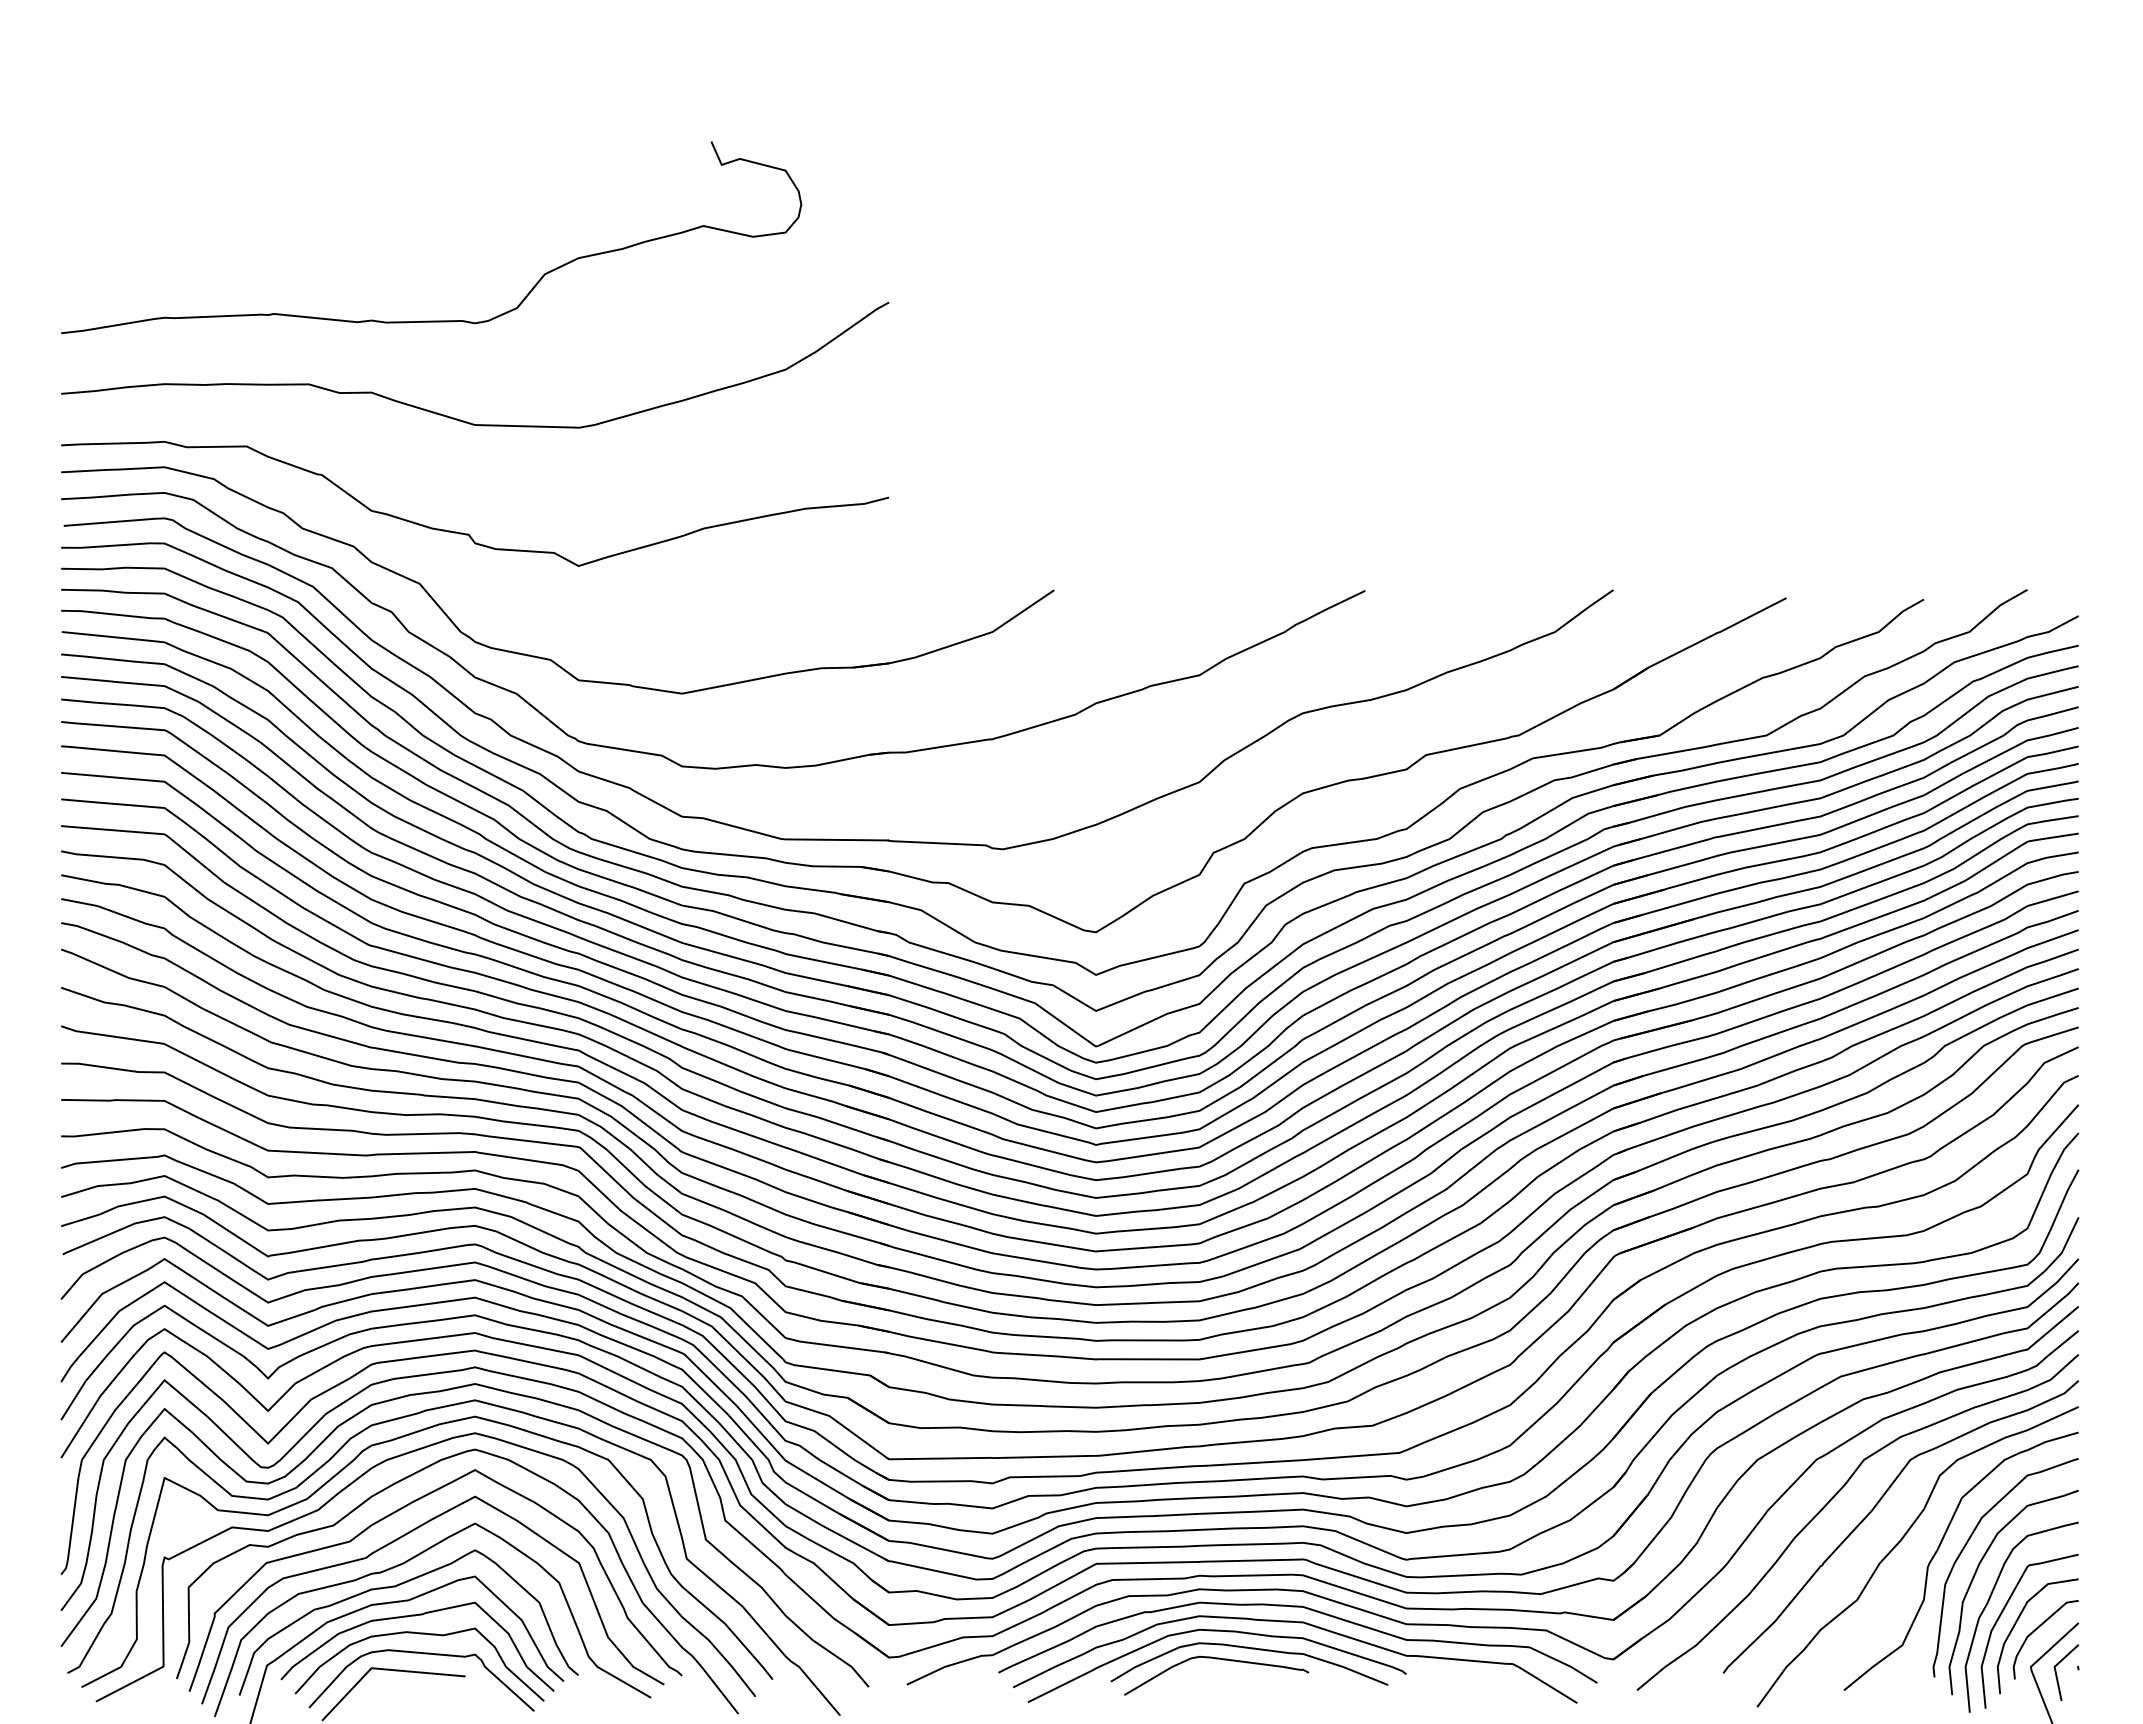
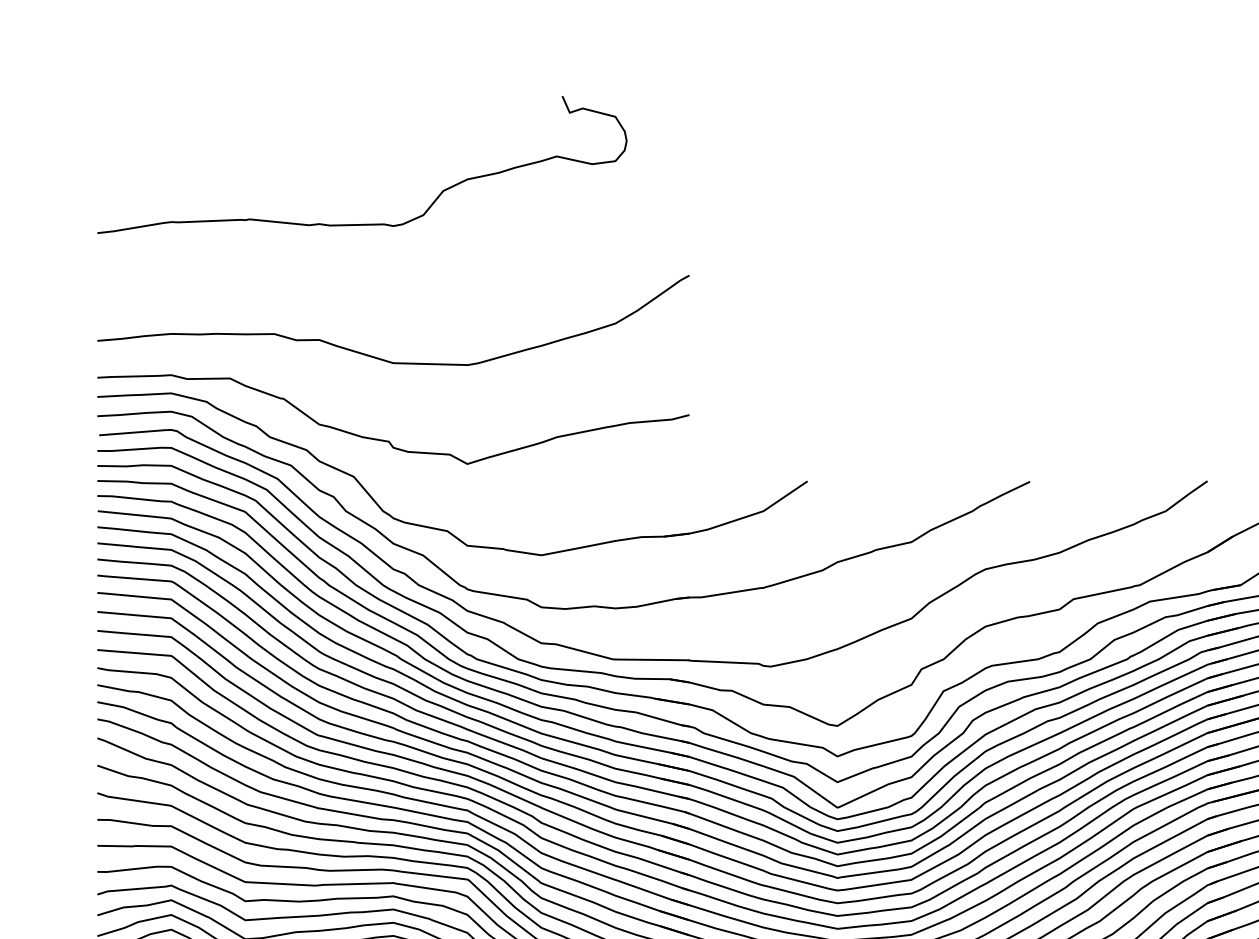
curve: (431, 320) -> (362, 224), moved

